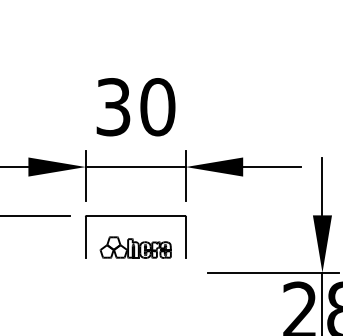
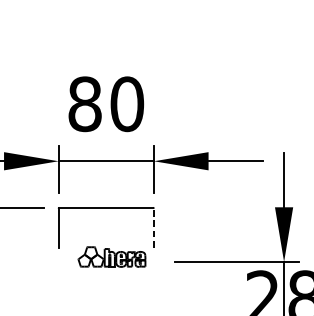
text: (113, 107) -> (85, 104), 30 -> 80
line: (185, 237) -> (153, 228), solid -> dashed
part: (135, 247) -> (111, 256), moved

